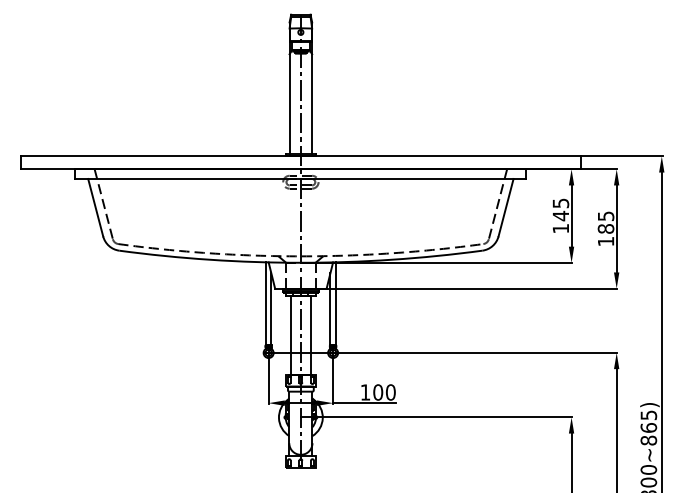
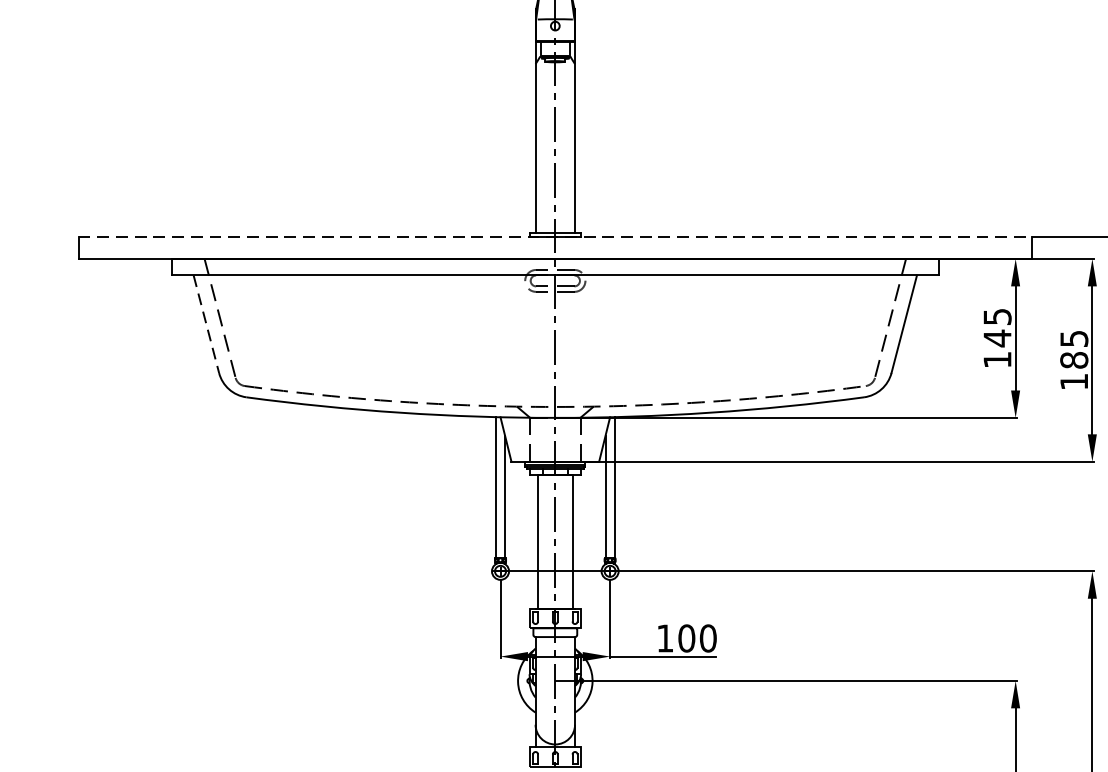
line: (301, 156) -> (556, 237), solid -> dashed
line: (95, 207) -> (206, 323), solid -> dashed

